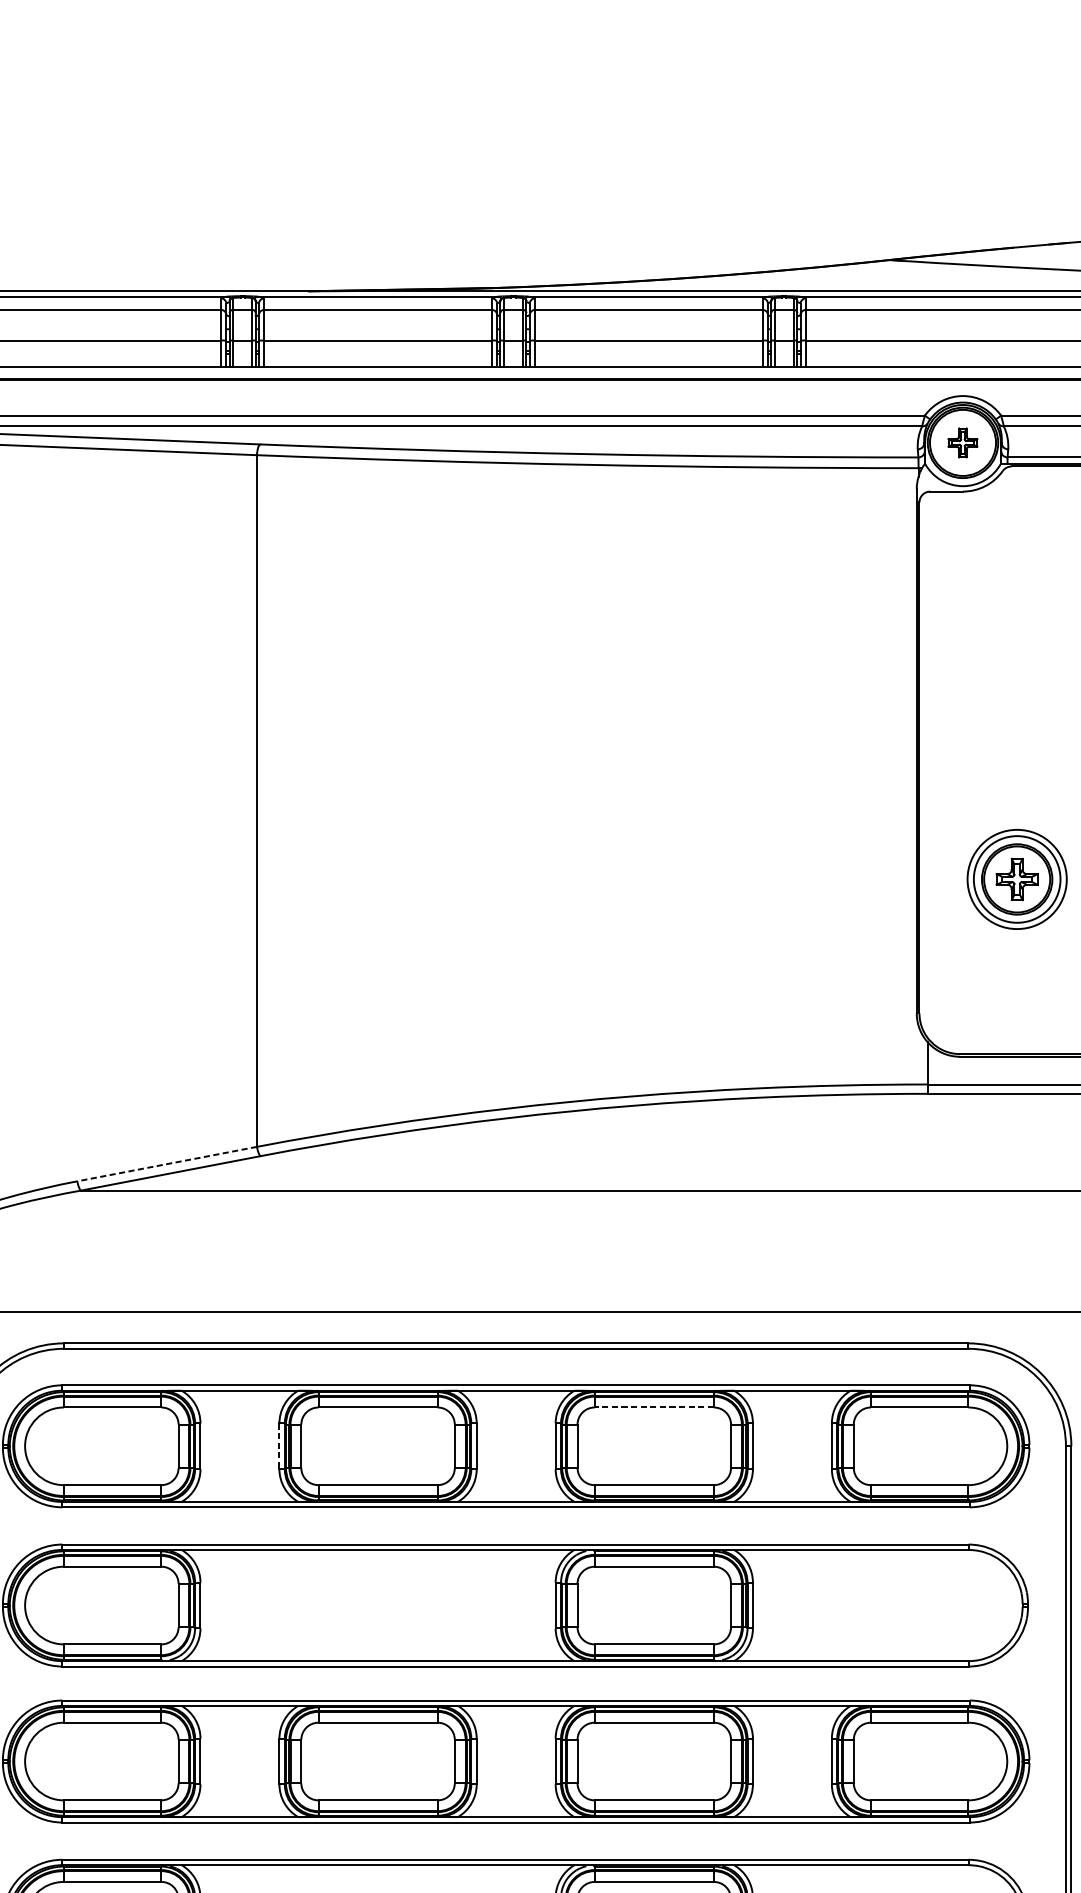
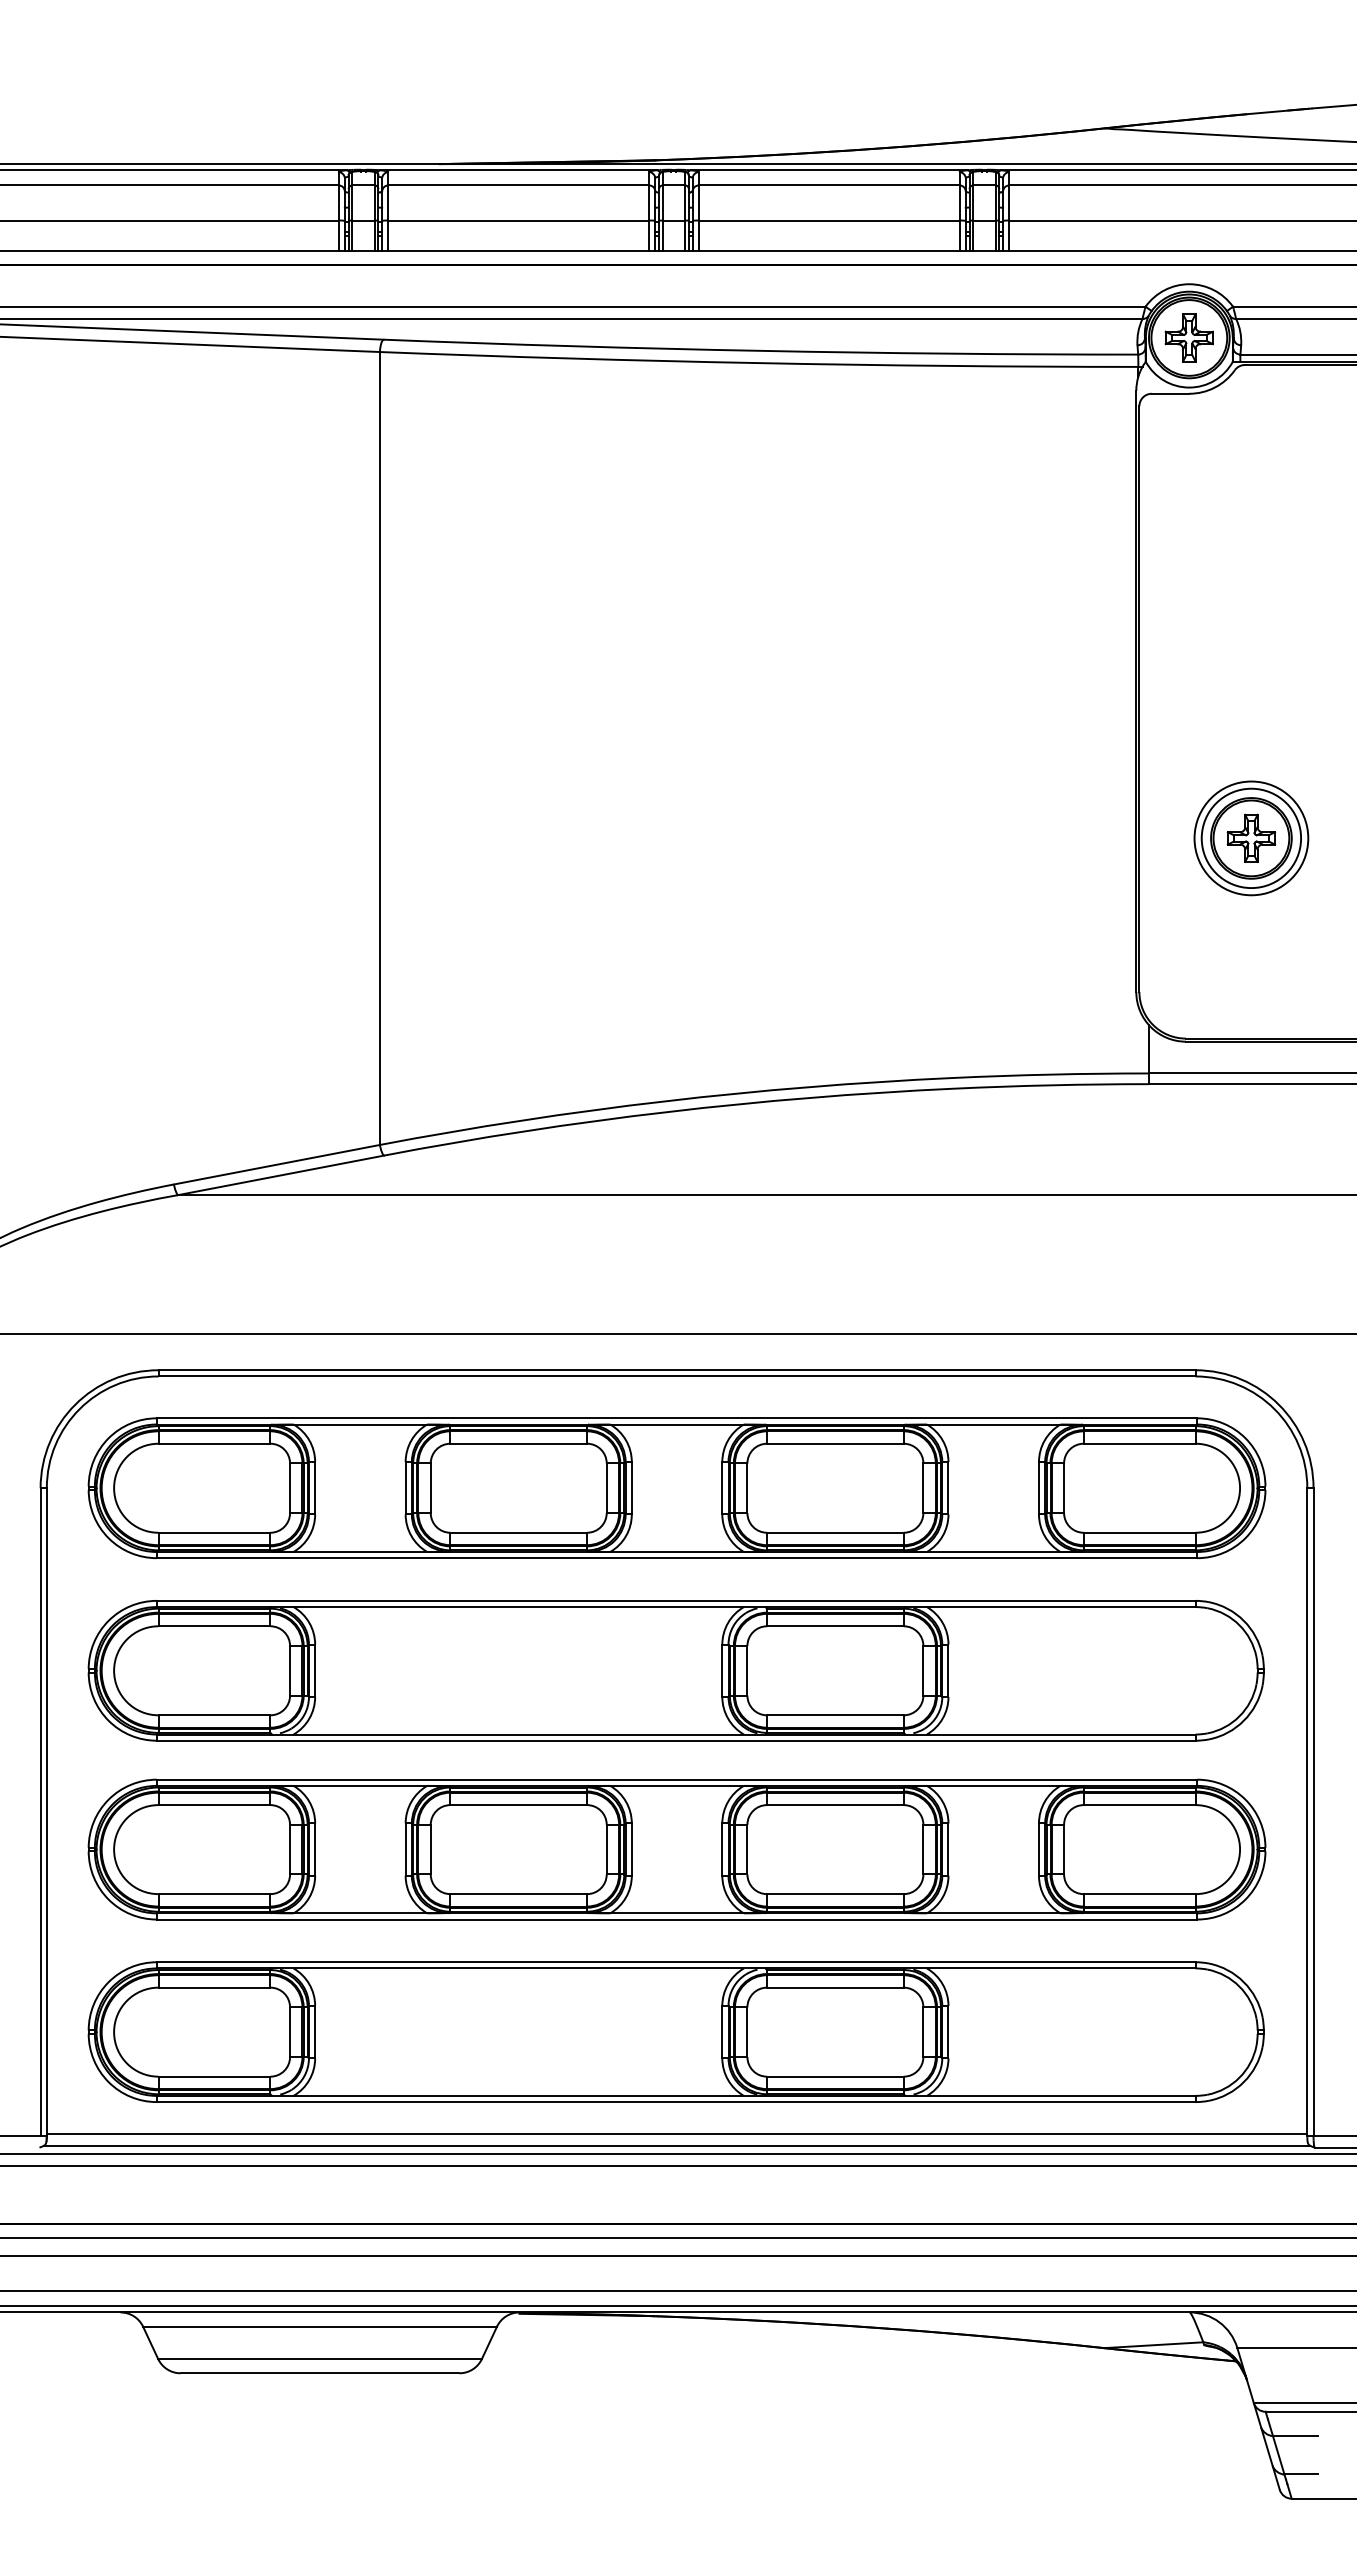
part: (962, 442) -> (1188, 337), size x1.43
line: (166, 1163) -> (276, 1164), dashed -> solid
line: (653, 1407) -> (834, 1443), dashed -> solid
line: (279, 1446) -> (405, 1488), dashed -> solid

